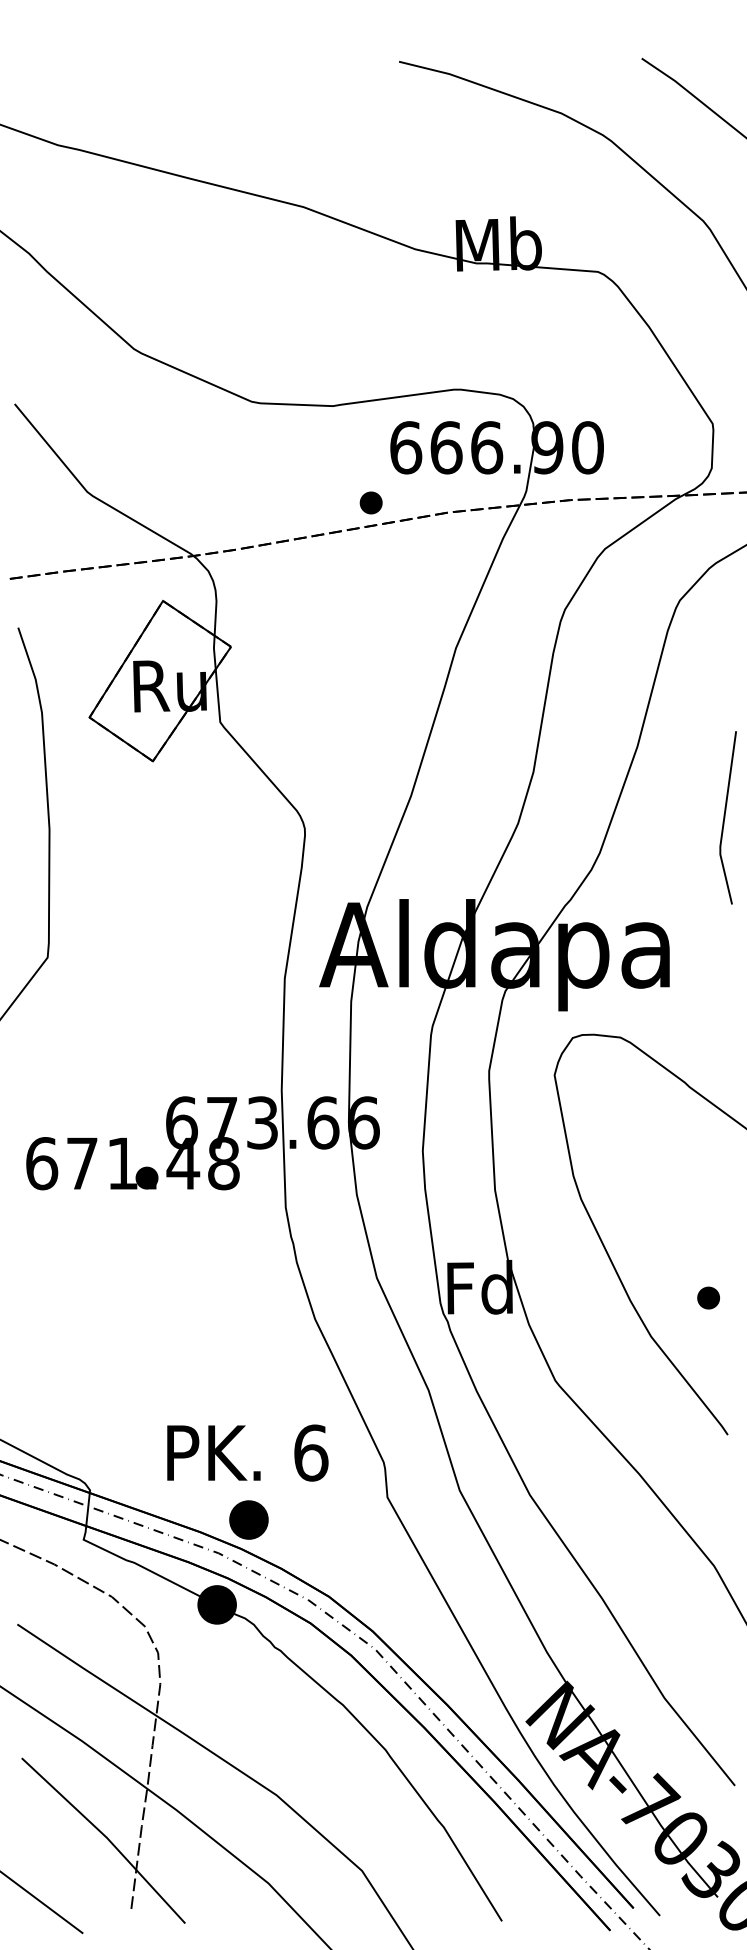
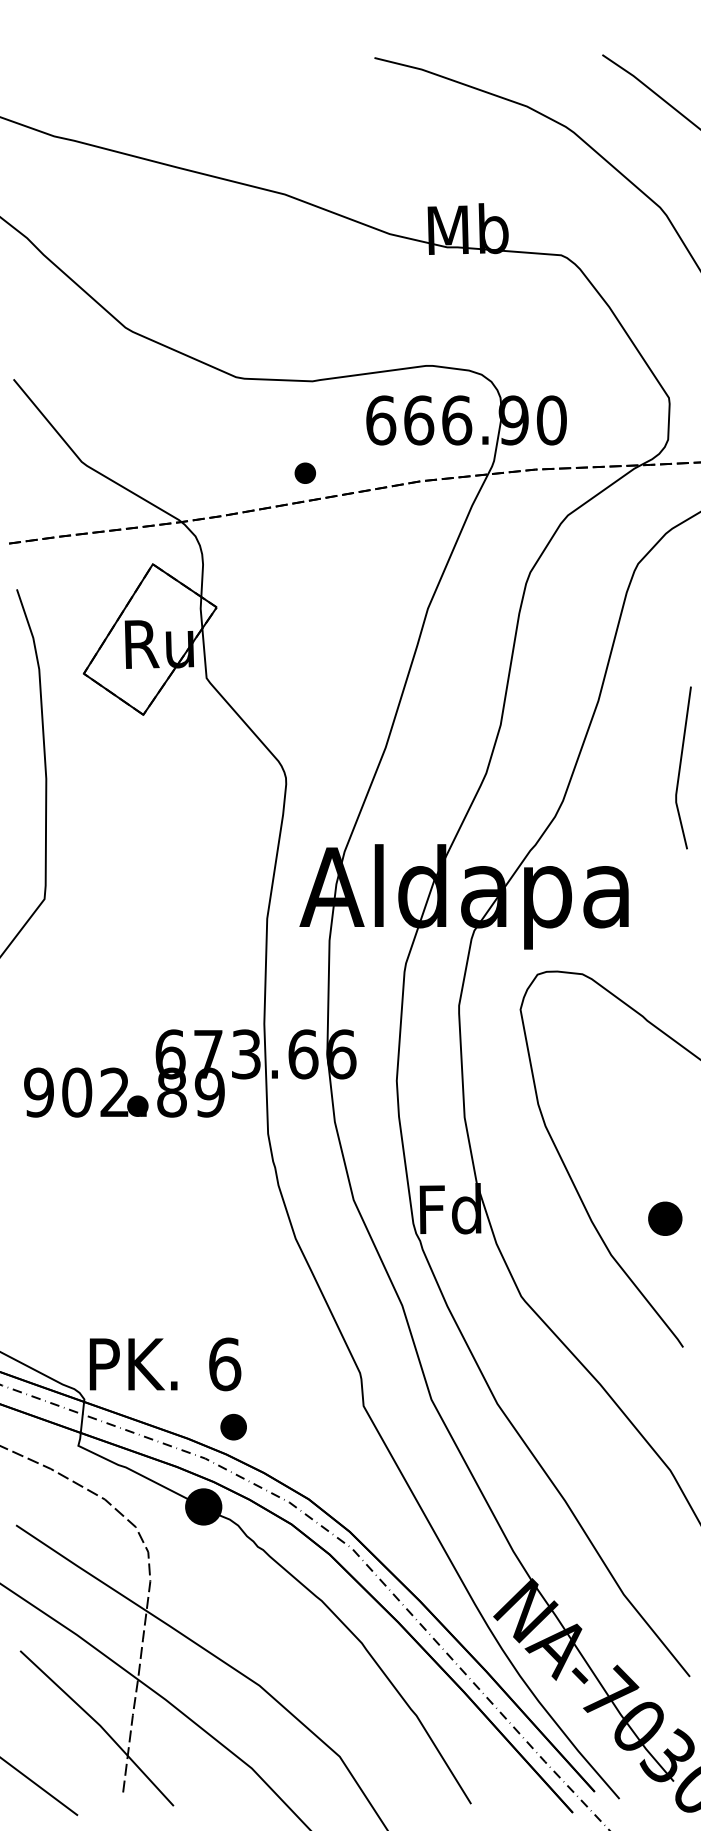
part: (370, 502) -> (304, 472), moved
text: (132, 1163) -> (124, 1092), 671.48 -> 902.89
part: (707, 1297) -> (664, 1218), size x1.6
text: (247, 1453) -> (165, 1364), moved
part: (248, 1519) -> (233, 1426), size x0.7

